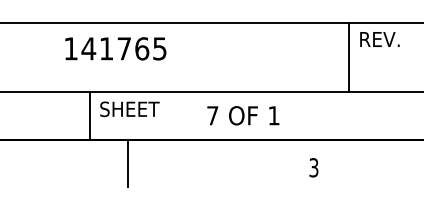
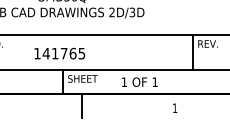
text: (115, 48) -> (59, 53), moved
text: (210, 114) -> (123, 81), 7 -> 1
text: (314, 168) -> (175, 108), 3 -> 1

